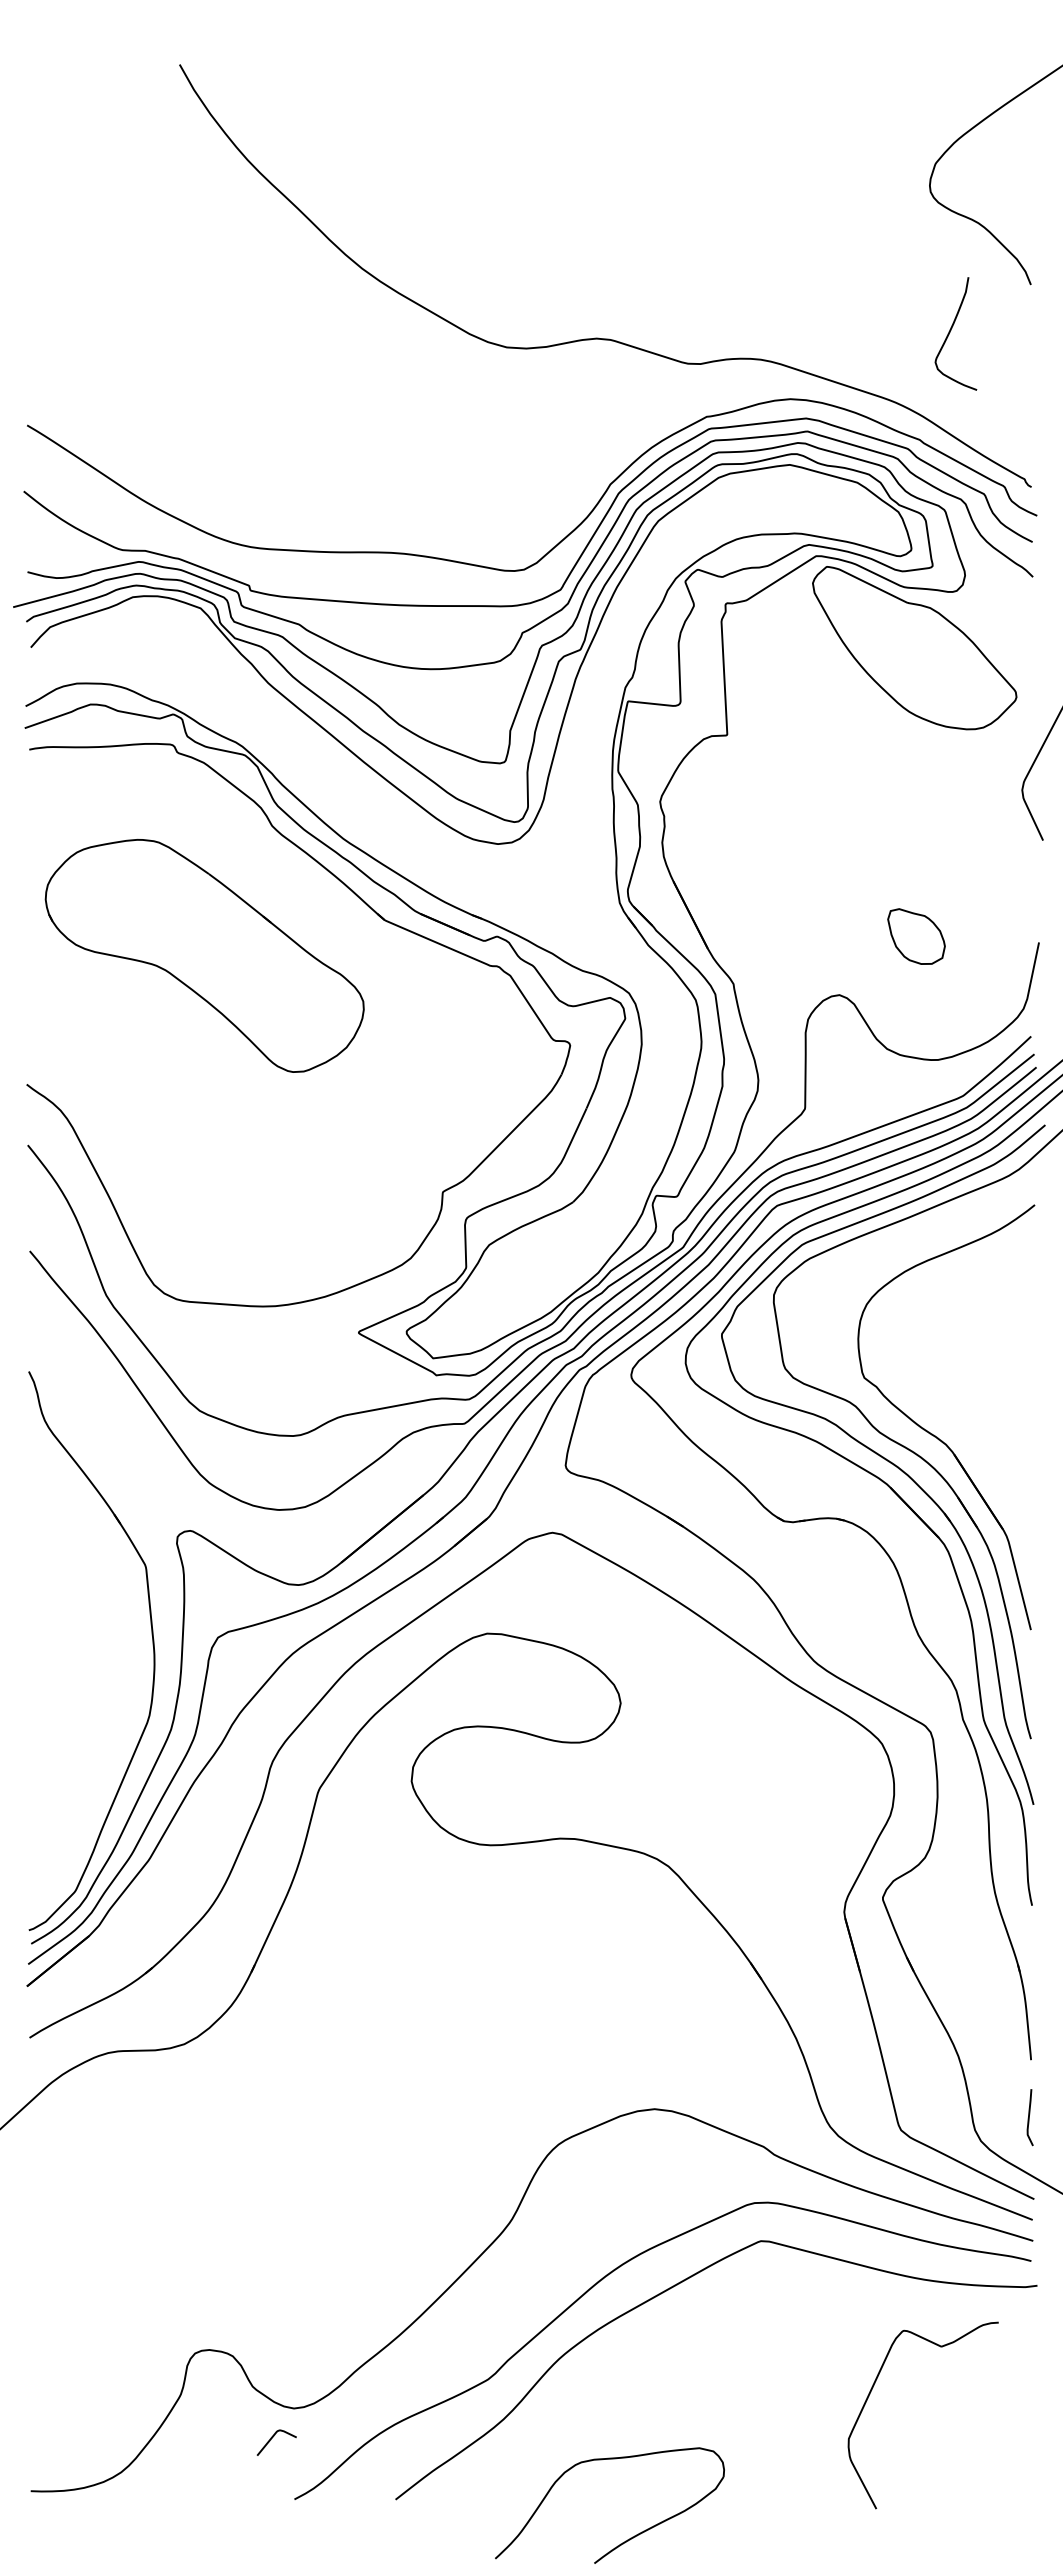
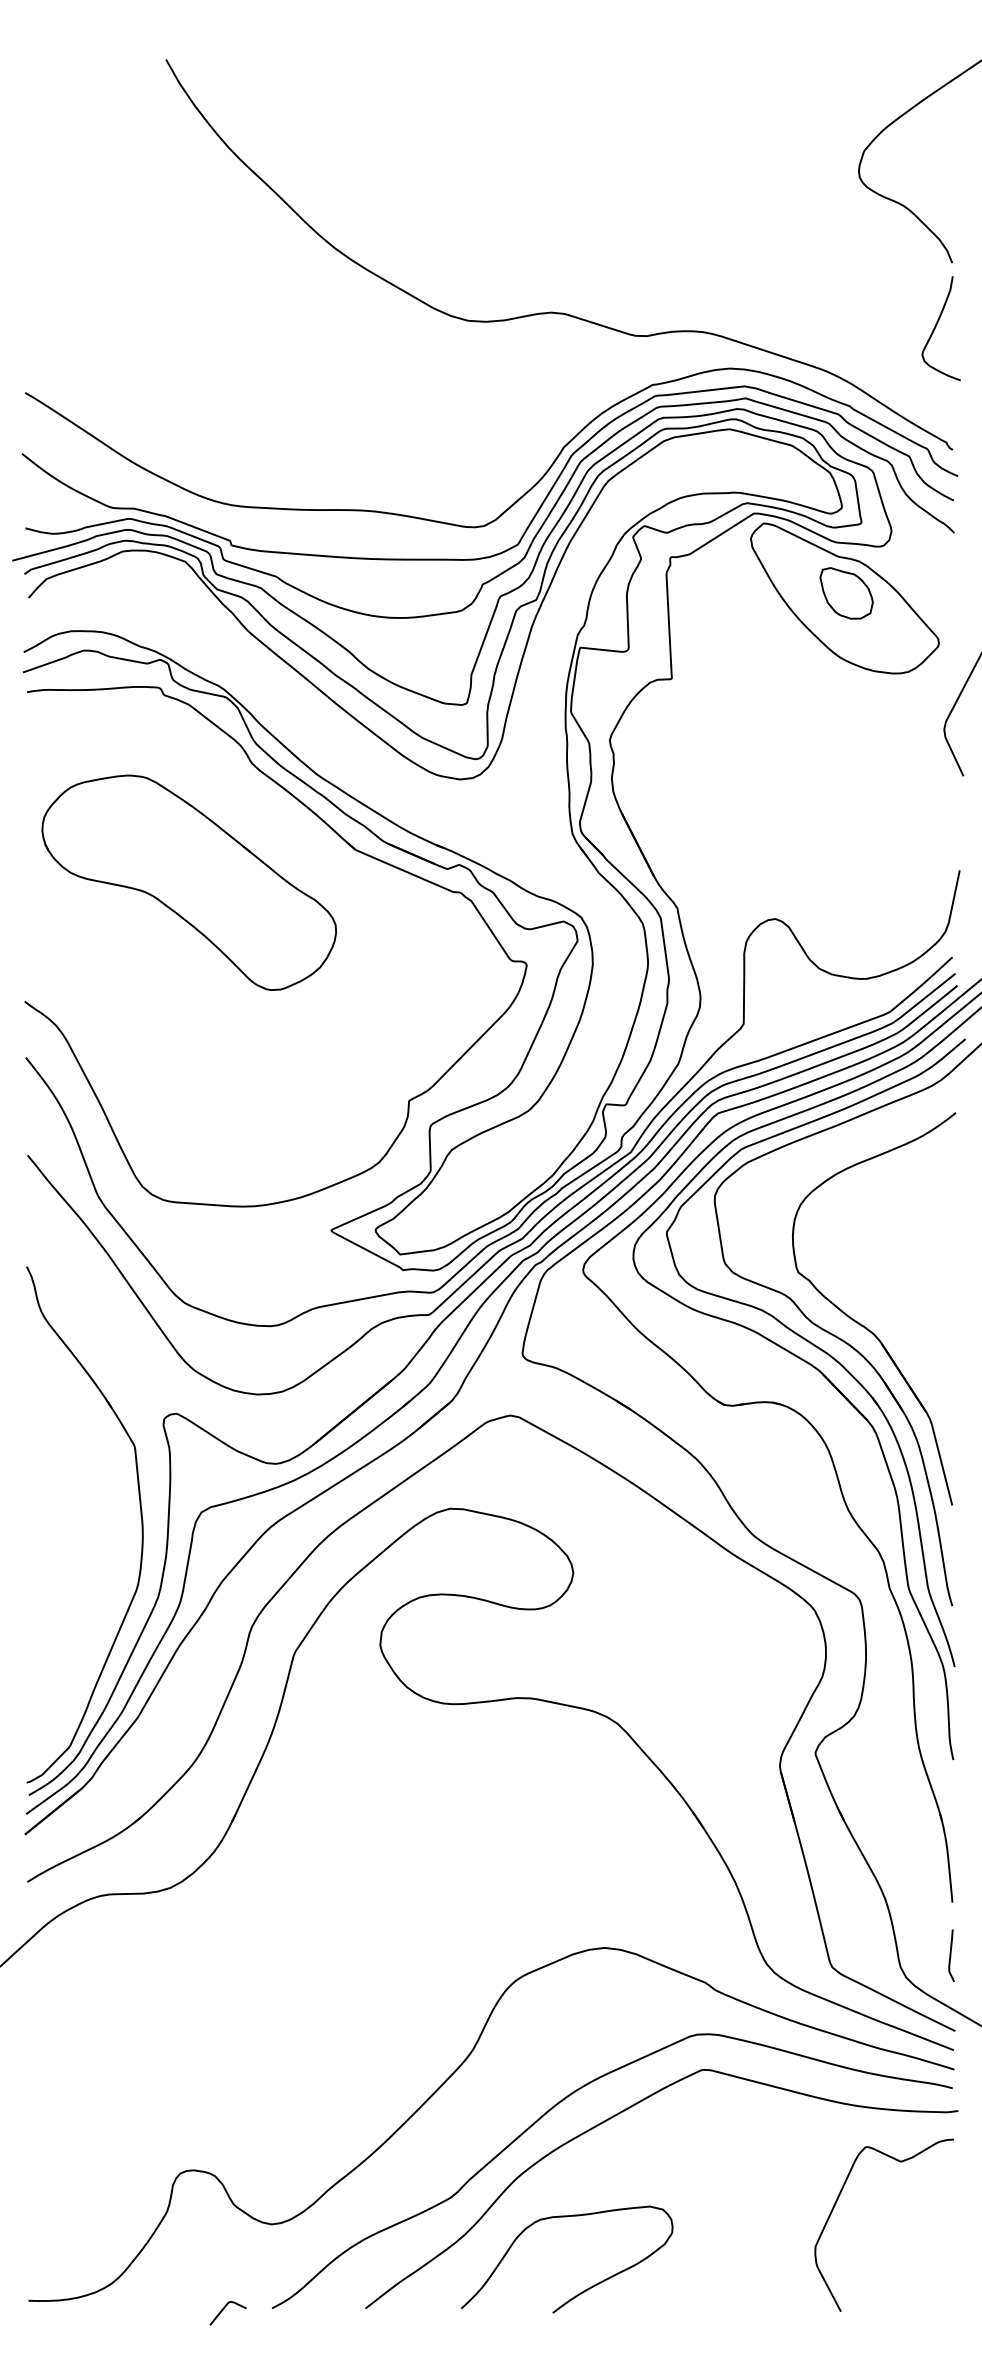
curve: (951, 330) -> (937, 325), moved
part: (916, 936) -> (846, 593), moved
curve: (871, 2392) -> (836, 2204), moved
curve: (272, 2438) -> (224, 2309), moved
part: (630, 2537) -> (586, 2289), moved

